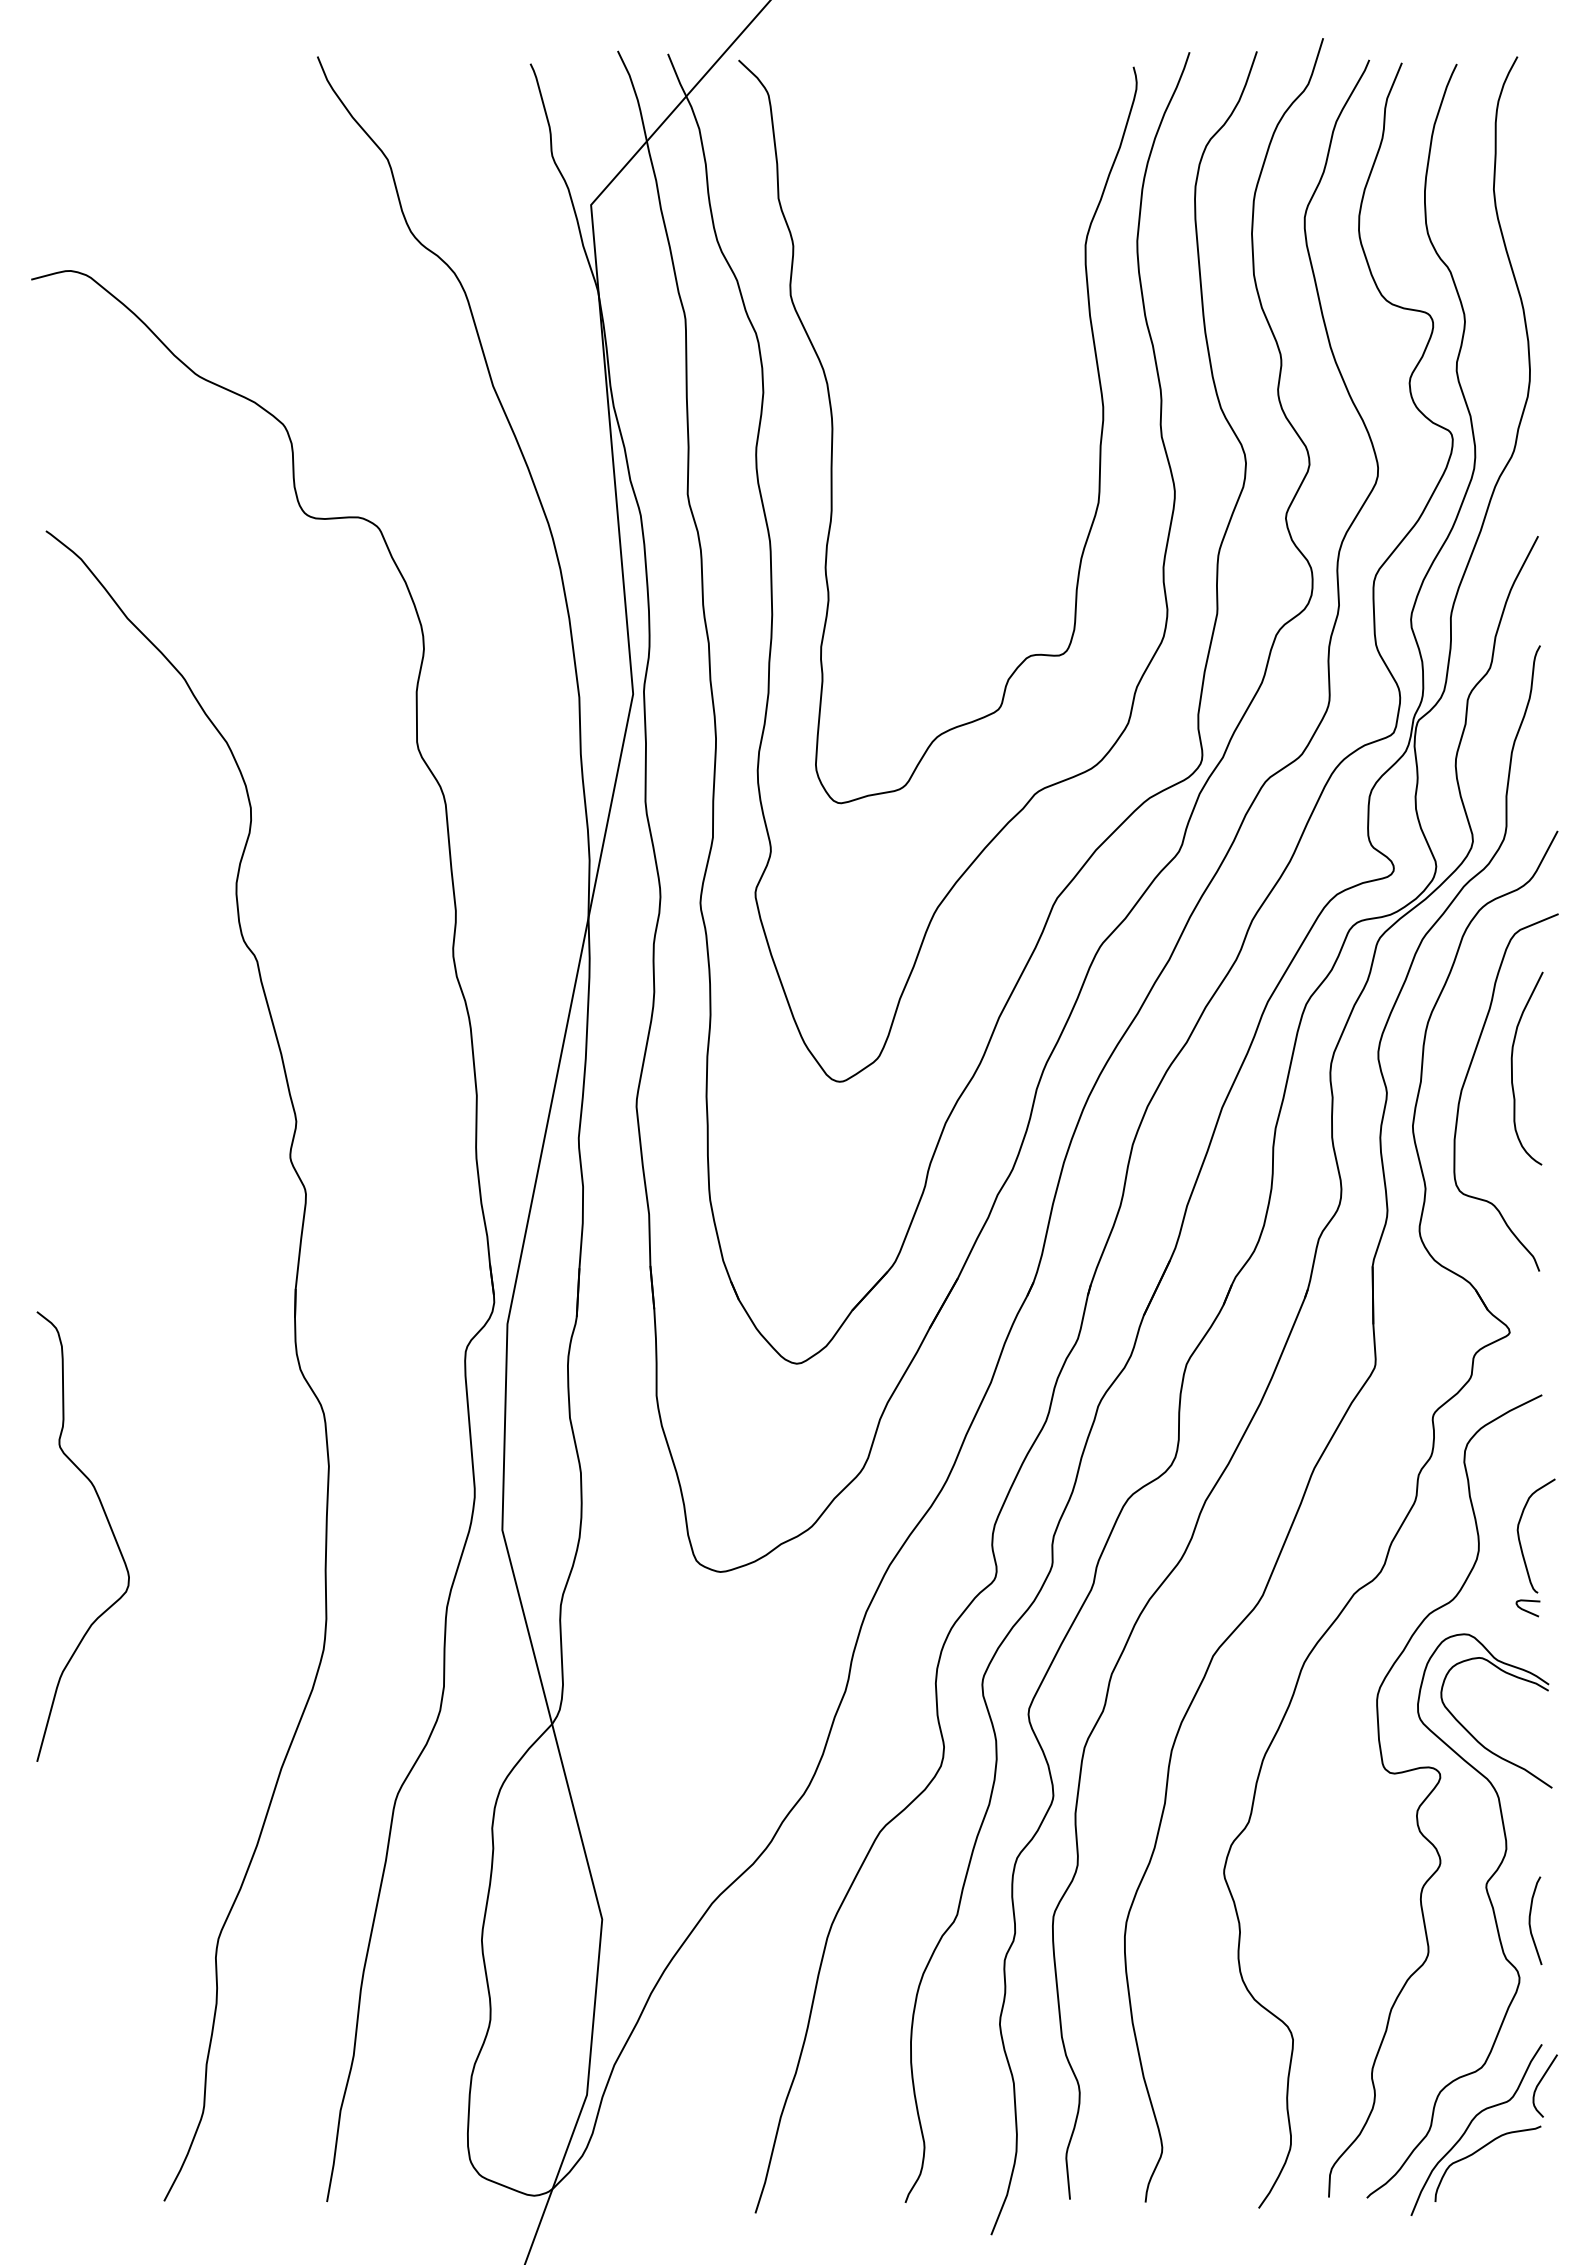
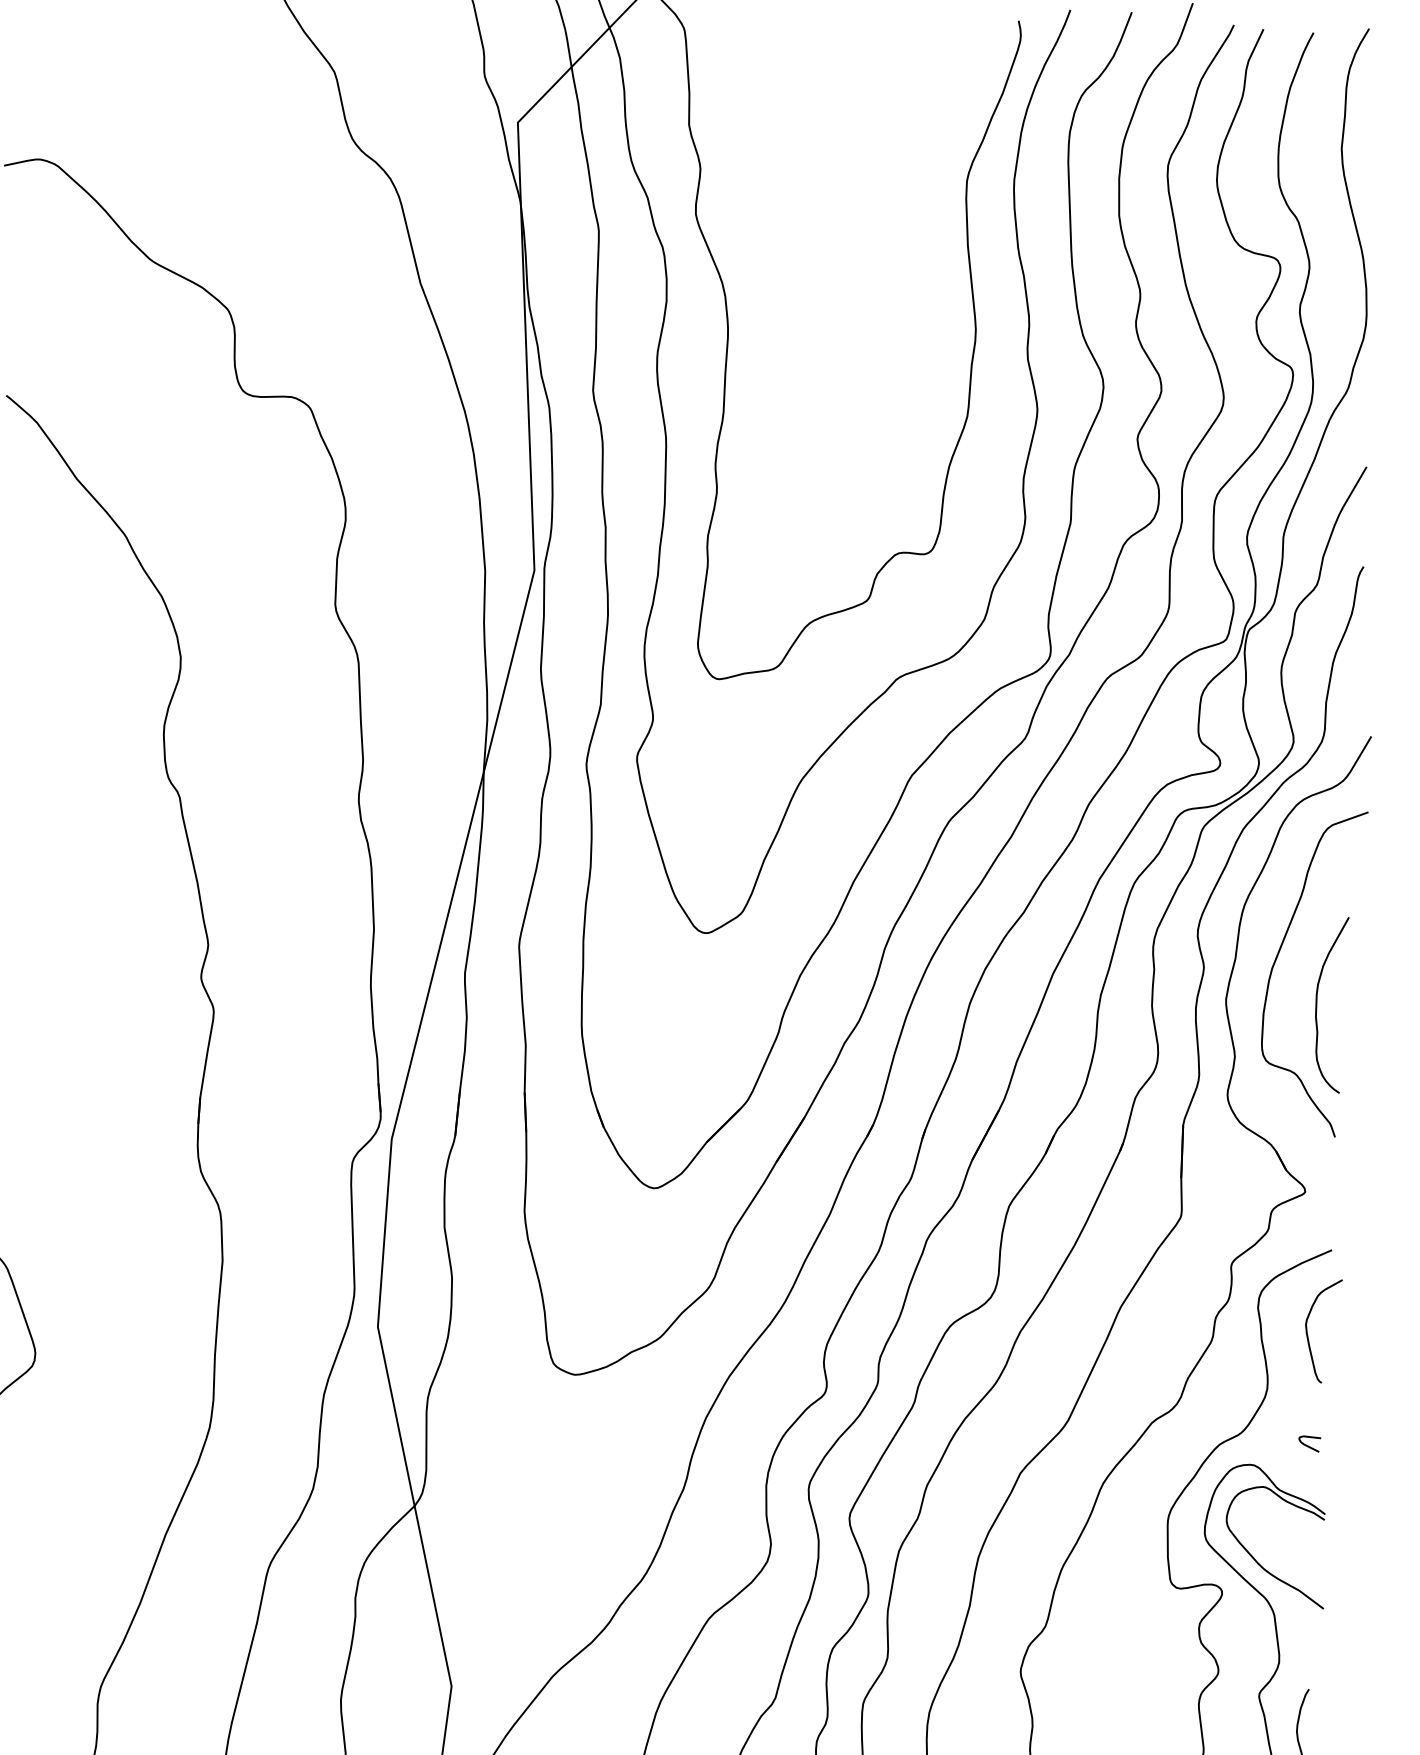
curve: (1512, 1068) -> (1316, 1003), moved
curve: (1520, 1540) -> (1308, 1334), moved

